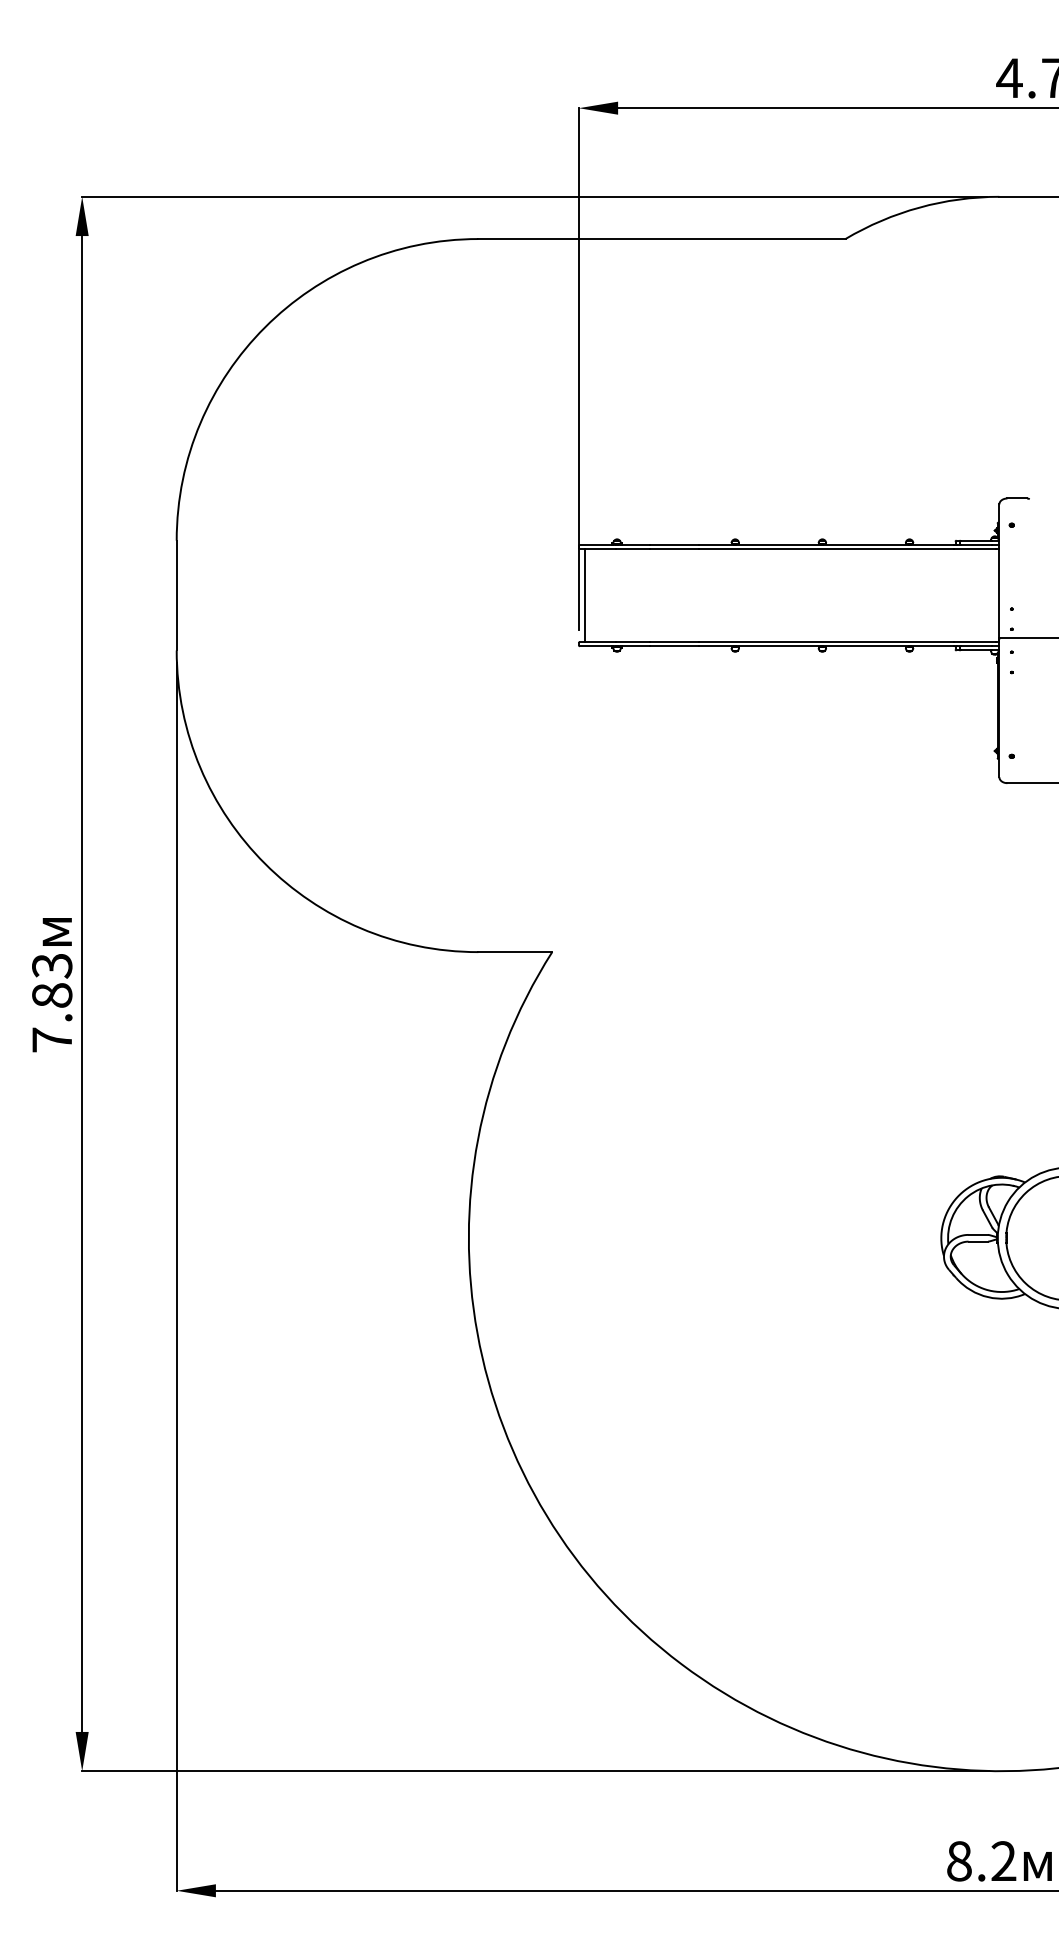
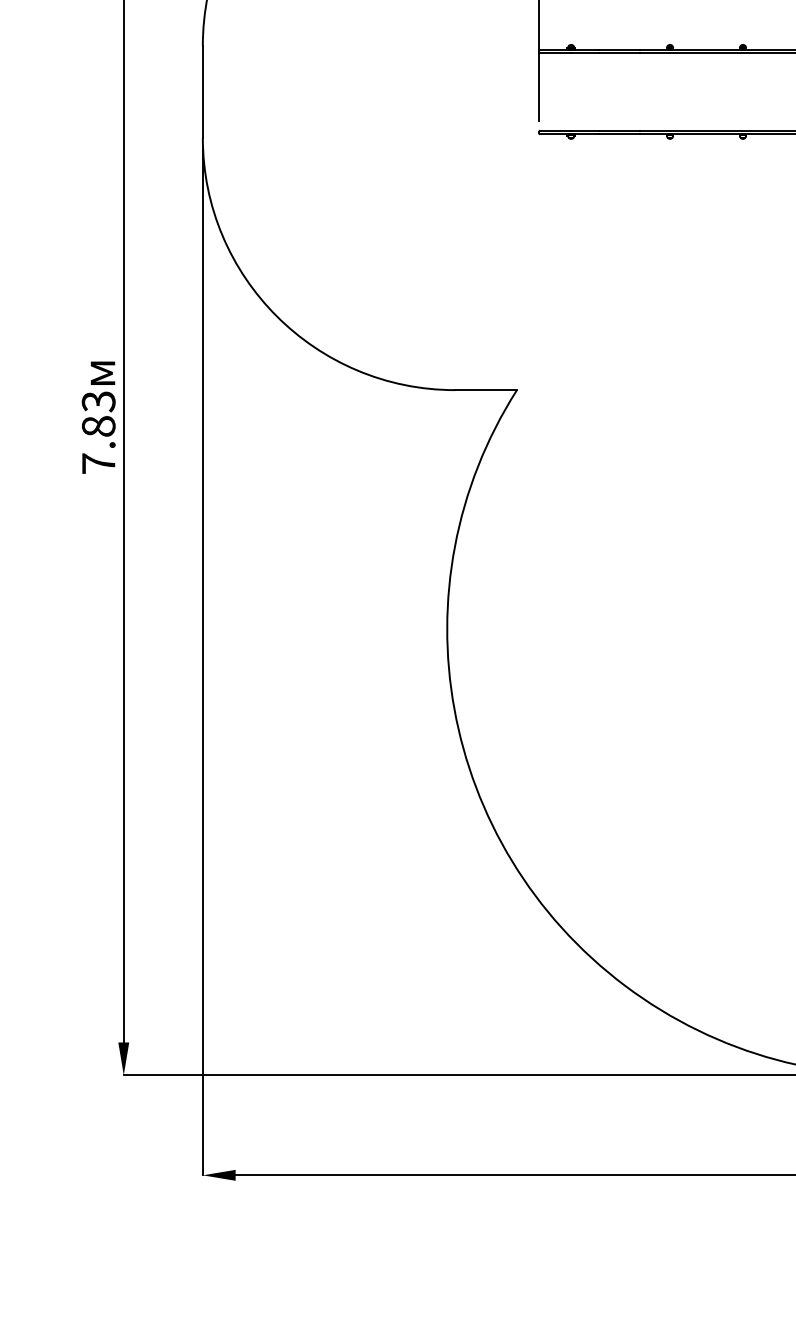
line: (584, 595) -> (543, 91), removed

